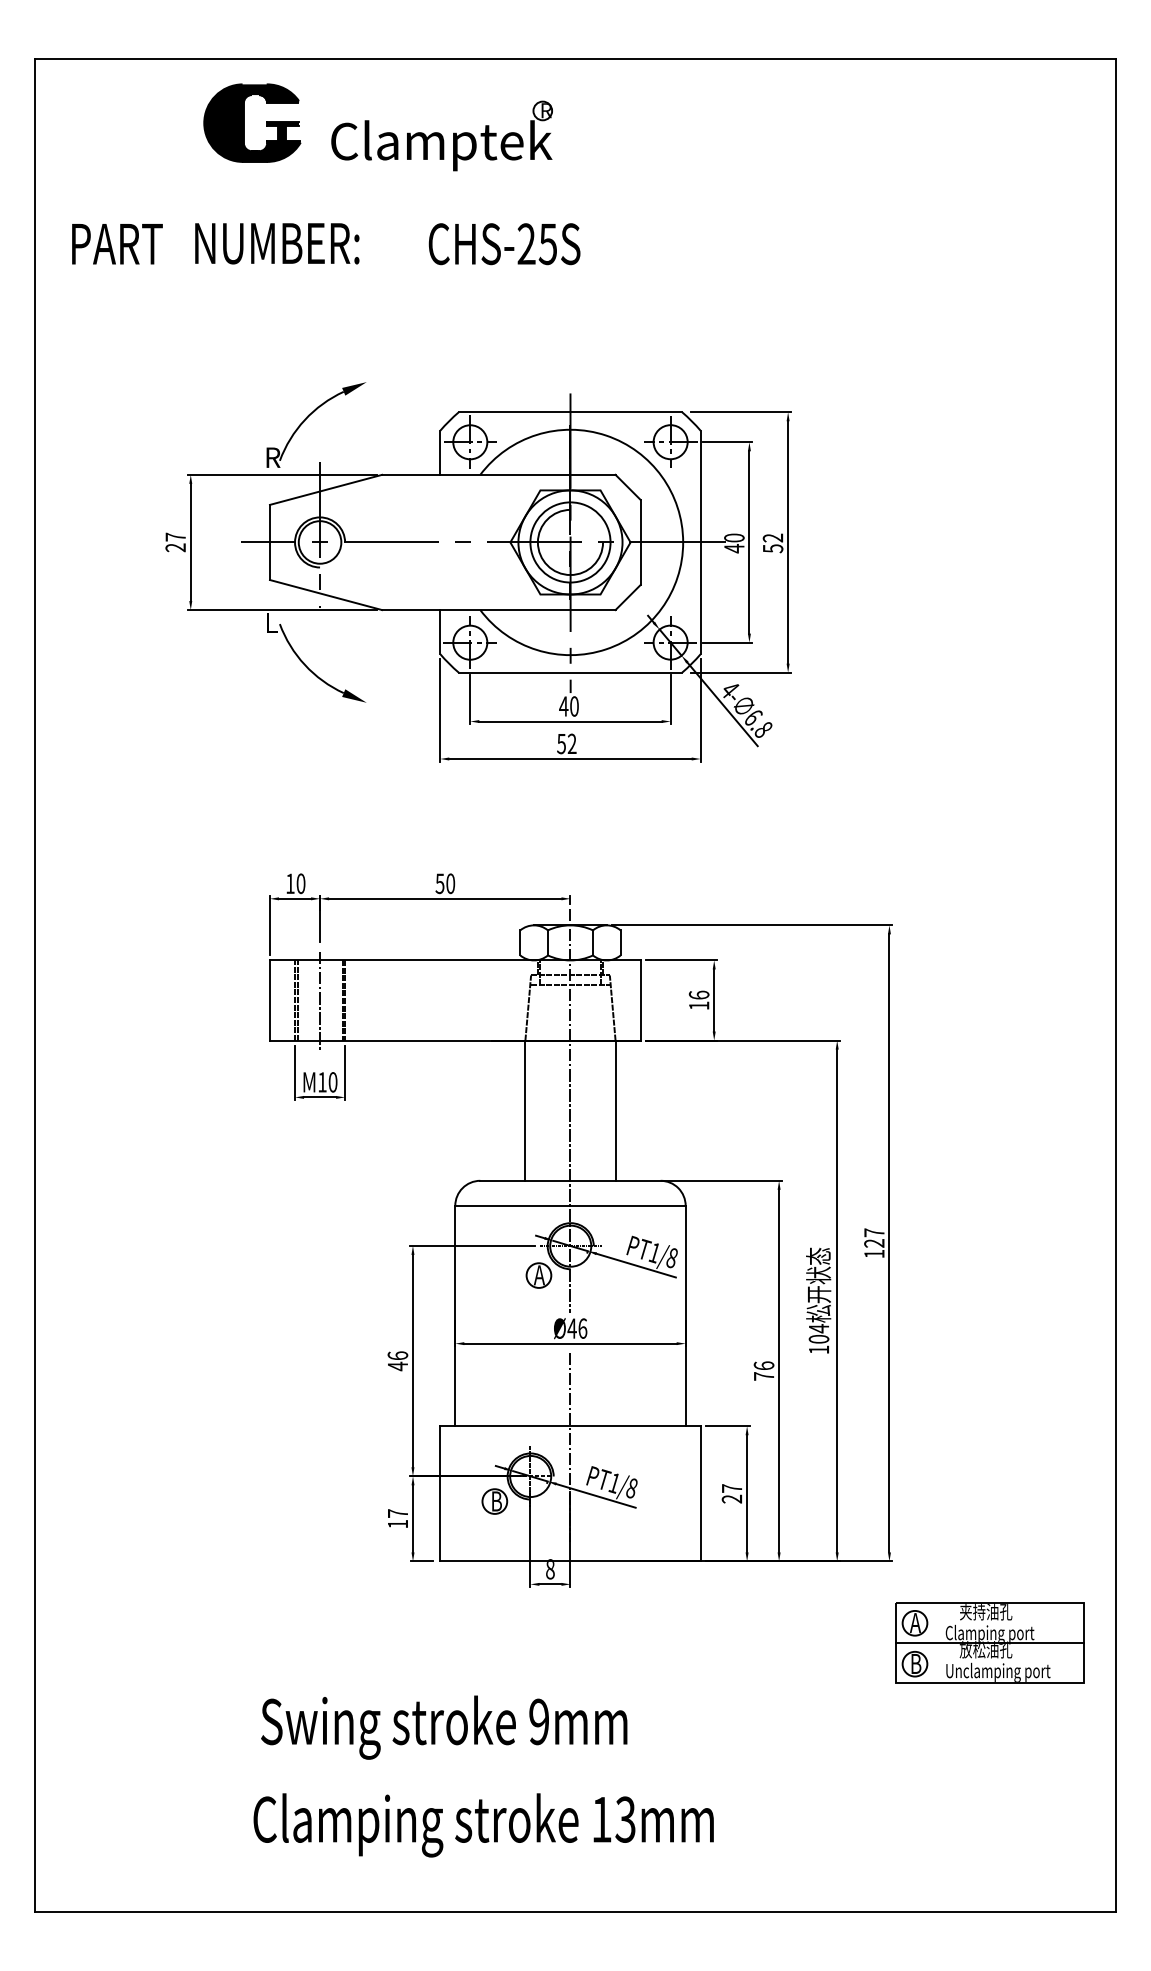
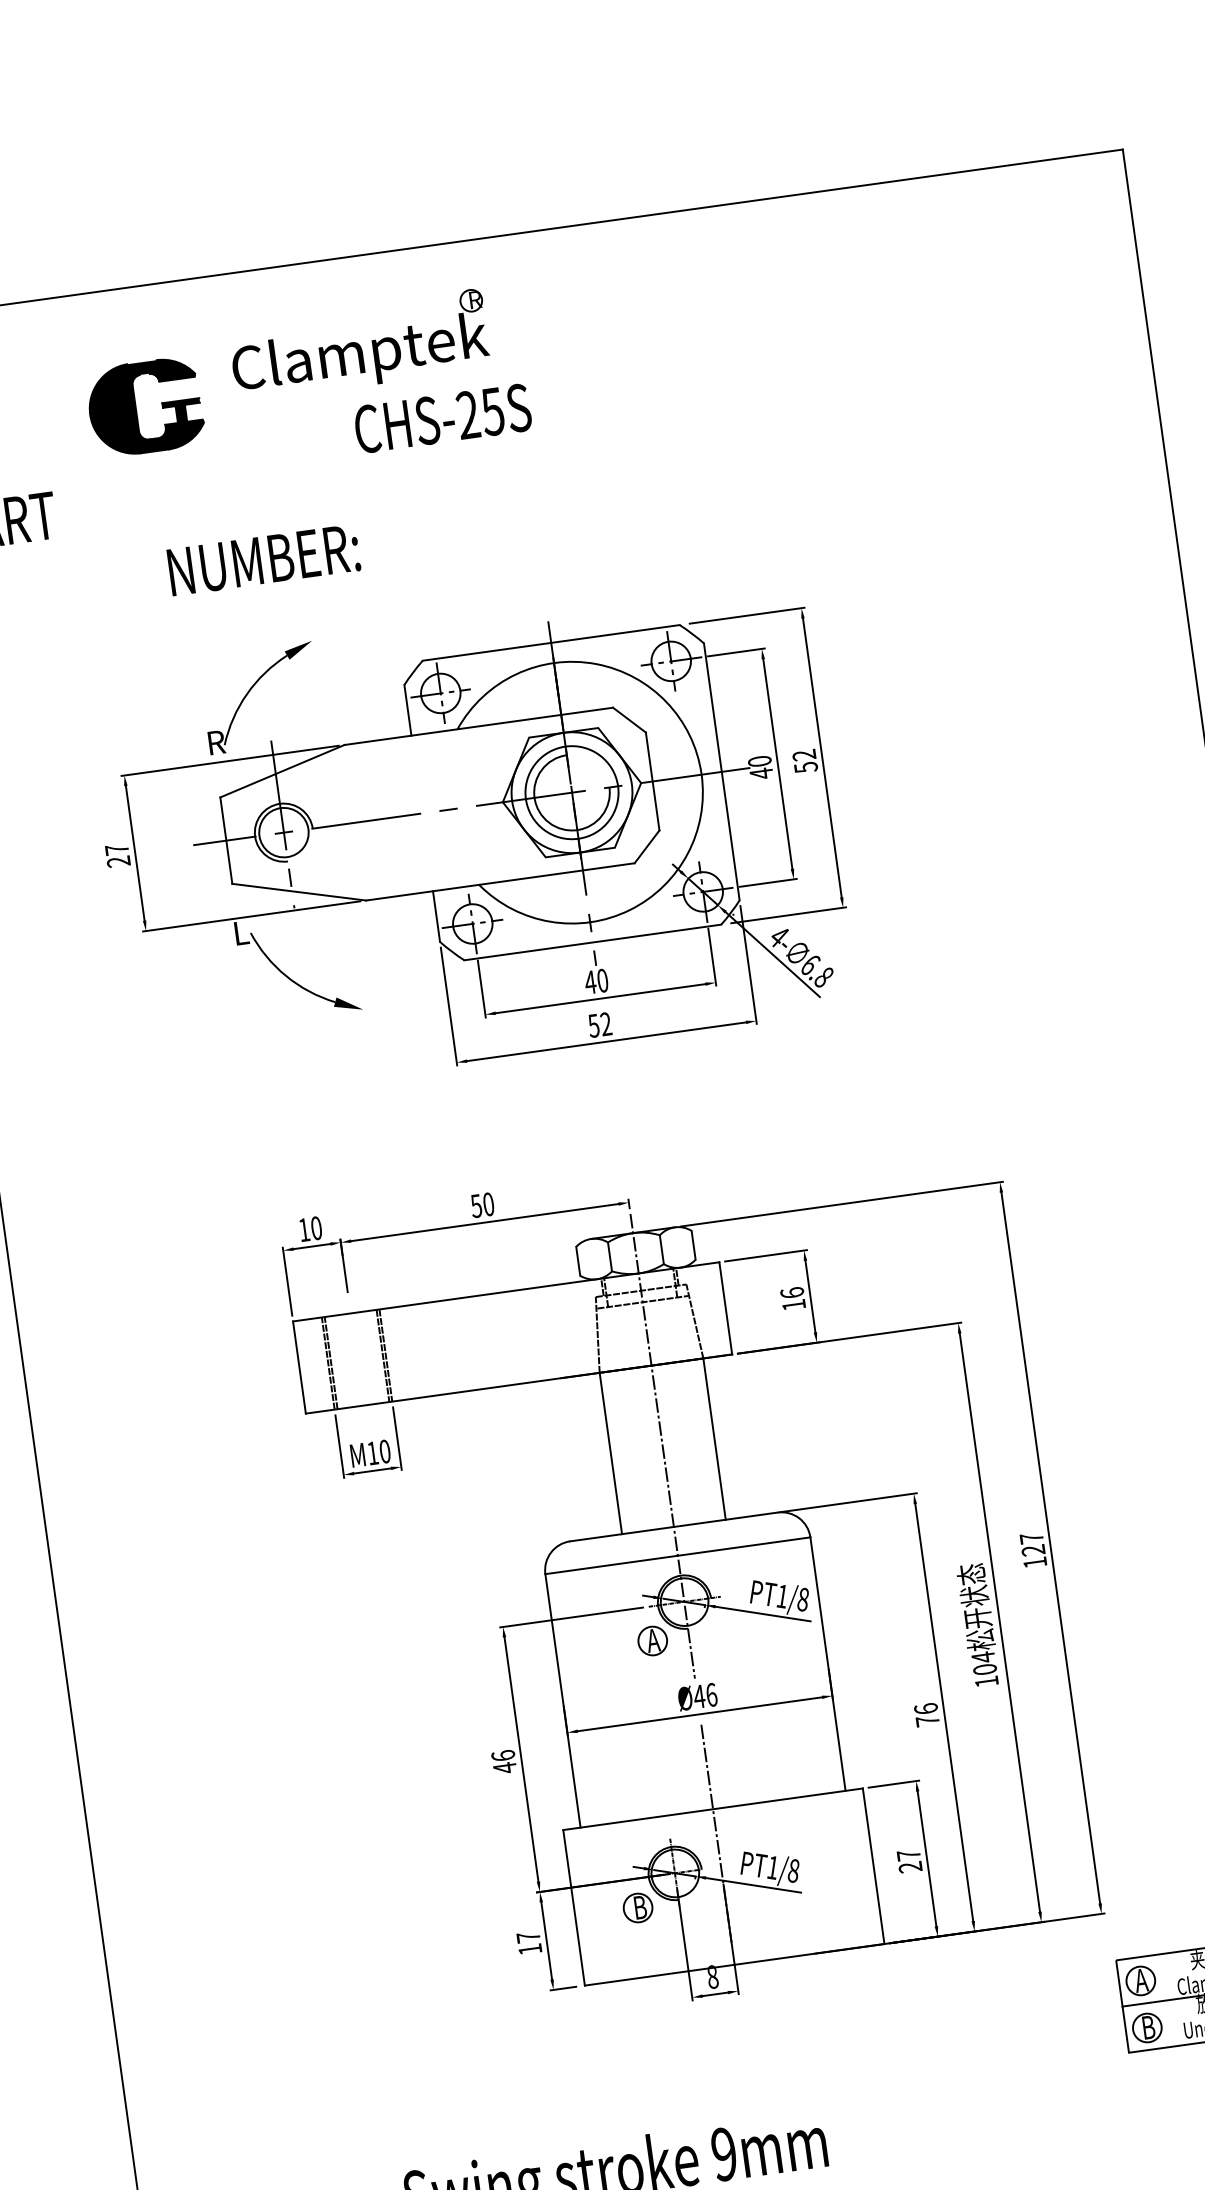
part: (244, 122) -> (136, 407), moved
text: (277, 243) -> (264, 559), moved
text: (504, 244) -> (442, 419), moved
line: (320, 1000) -> (357, 1359), removed

